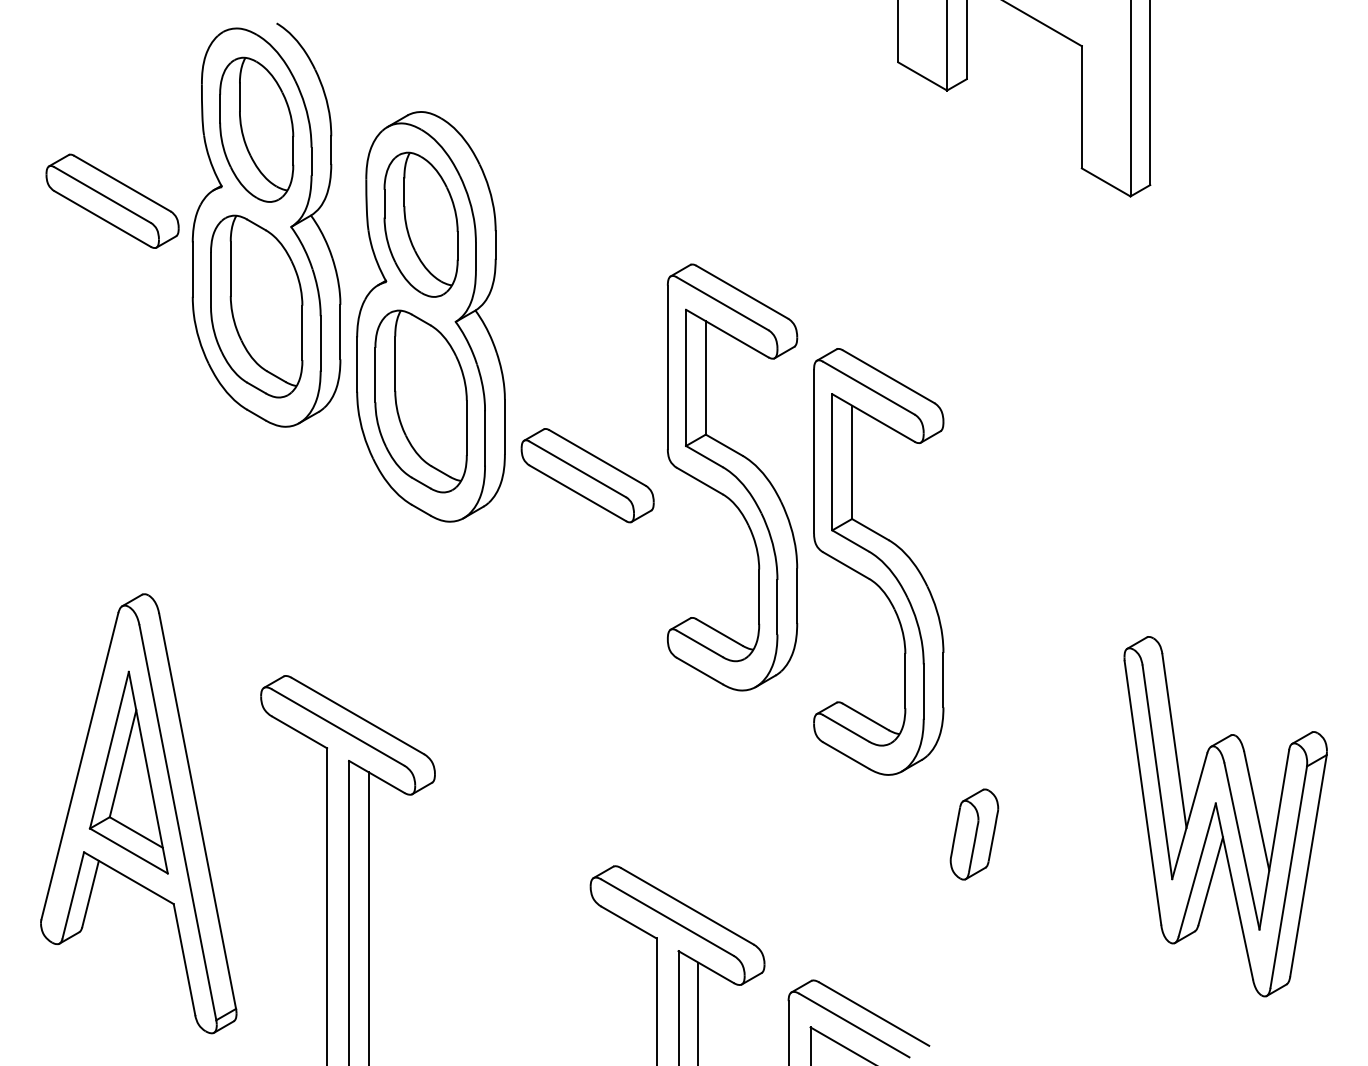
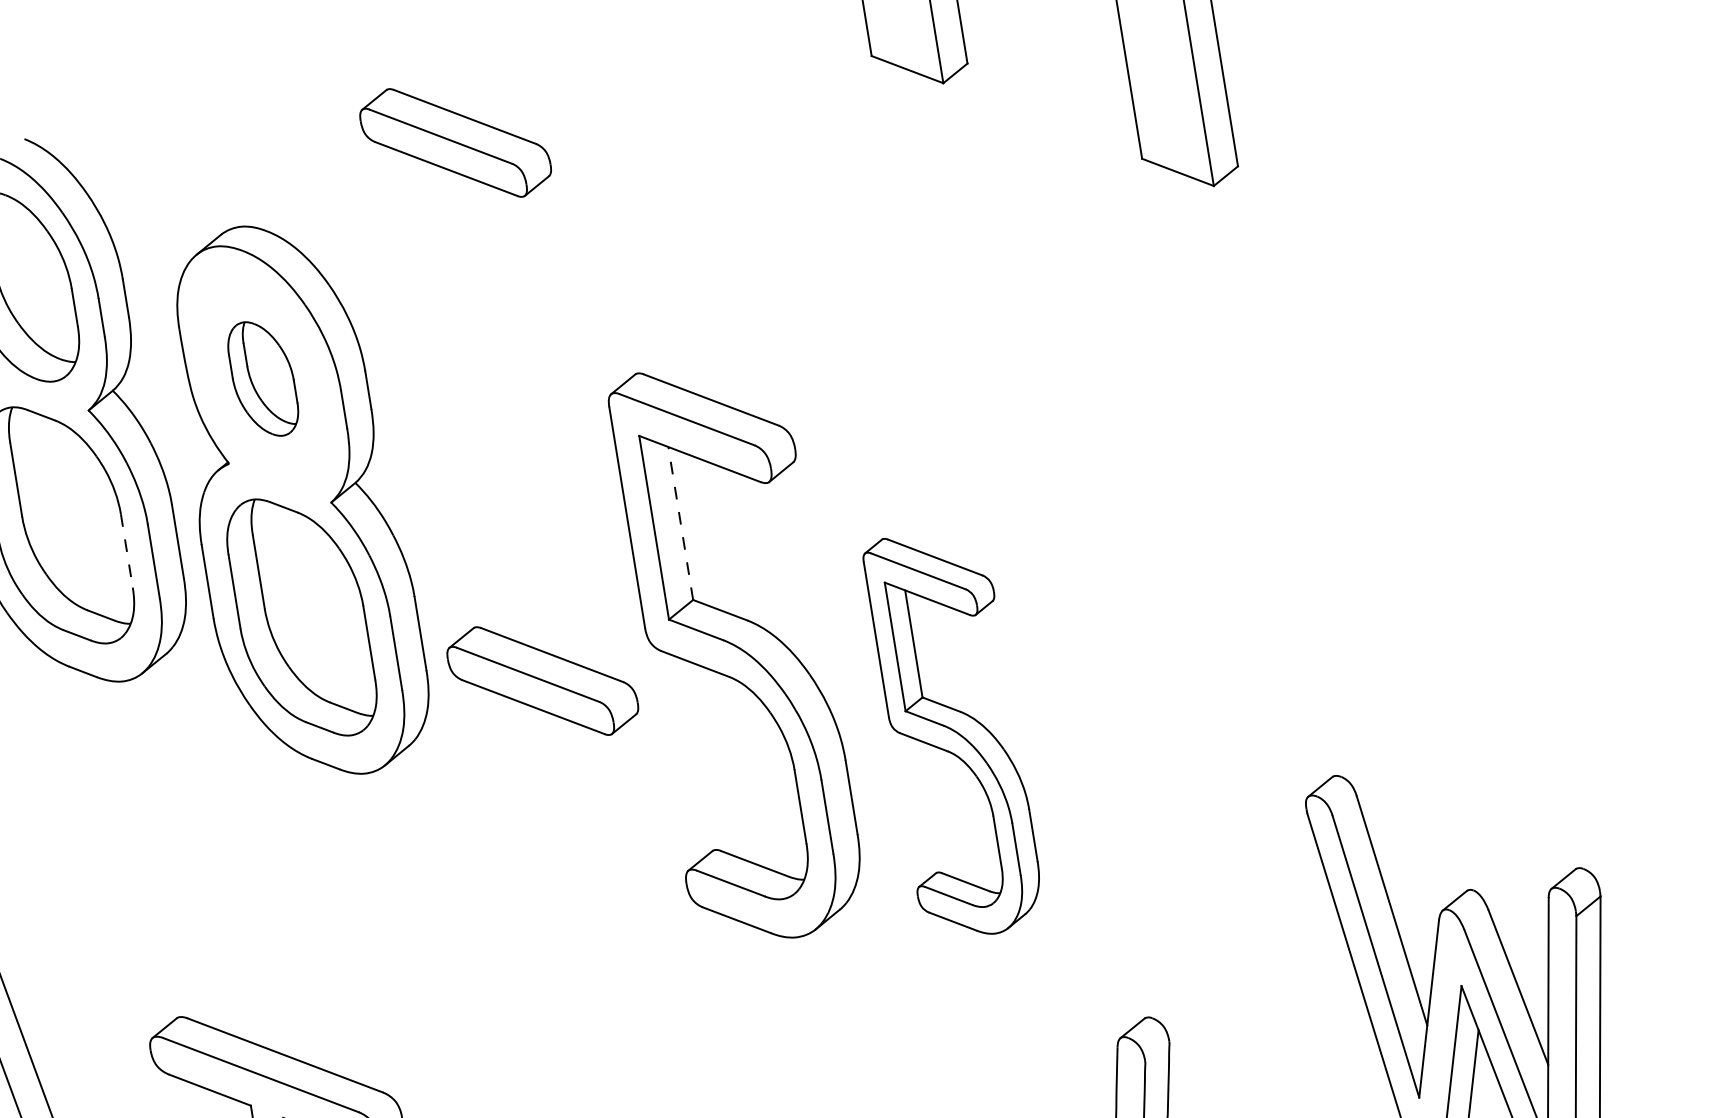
part: (587, 76) -> (455, 142), added
part: (420, 224) -> (262, 378), size x0.6
line: (302, 333) -> (127, 551), solid -> dashed
line: (705, 377) -> (680, 522), solid -> dashed
part: (878, 561) -> (953, 733), size x0.7

